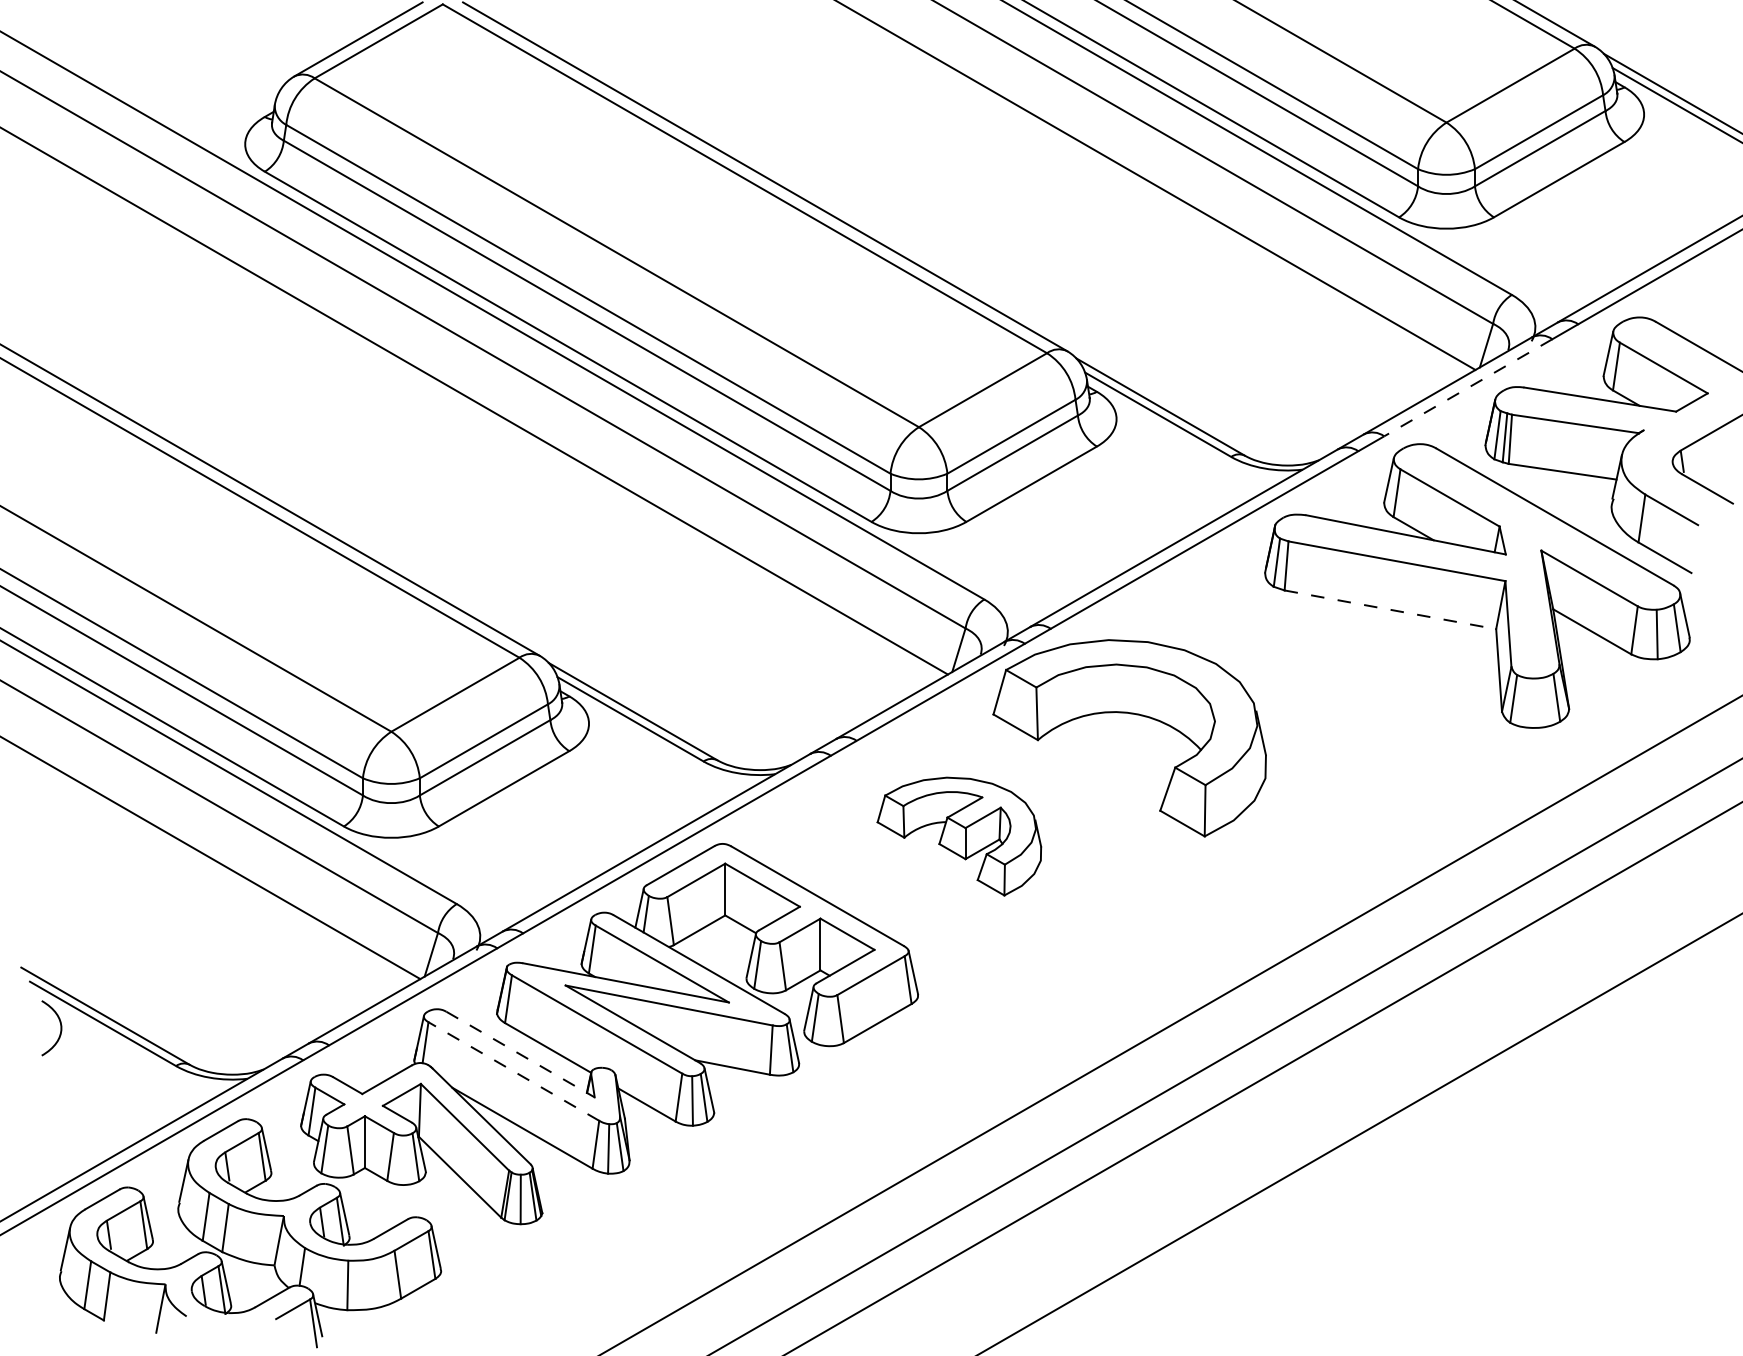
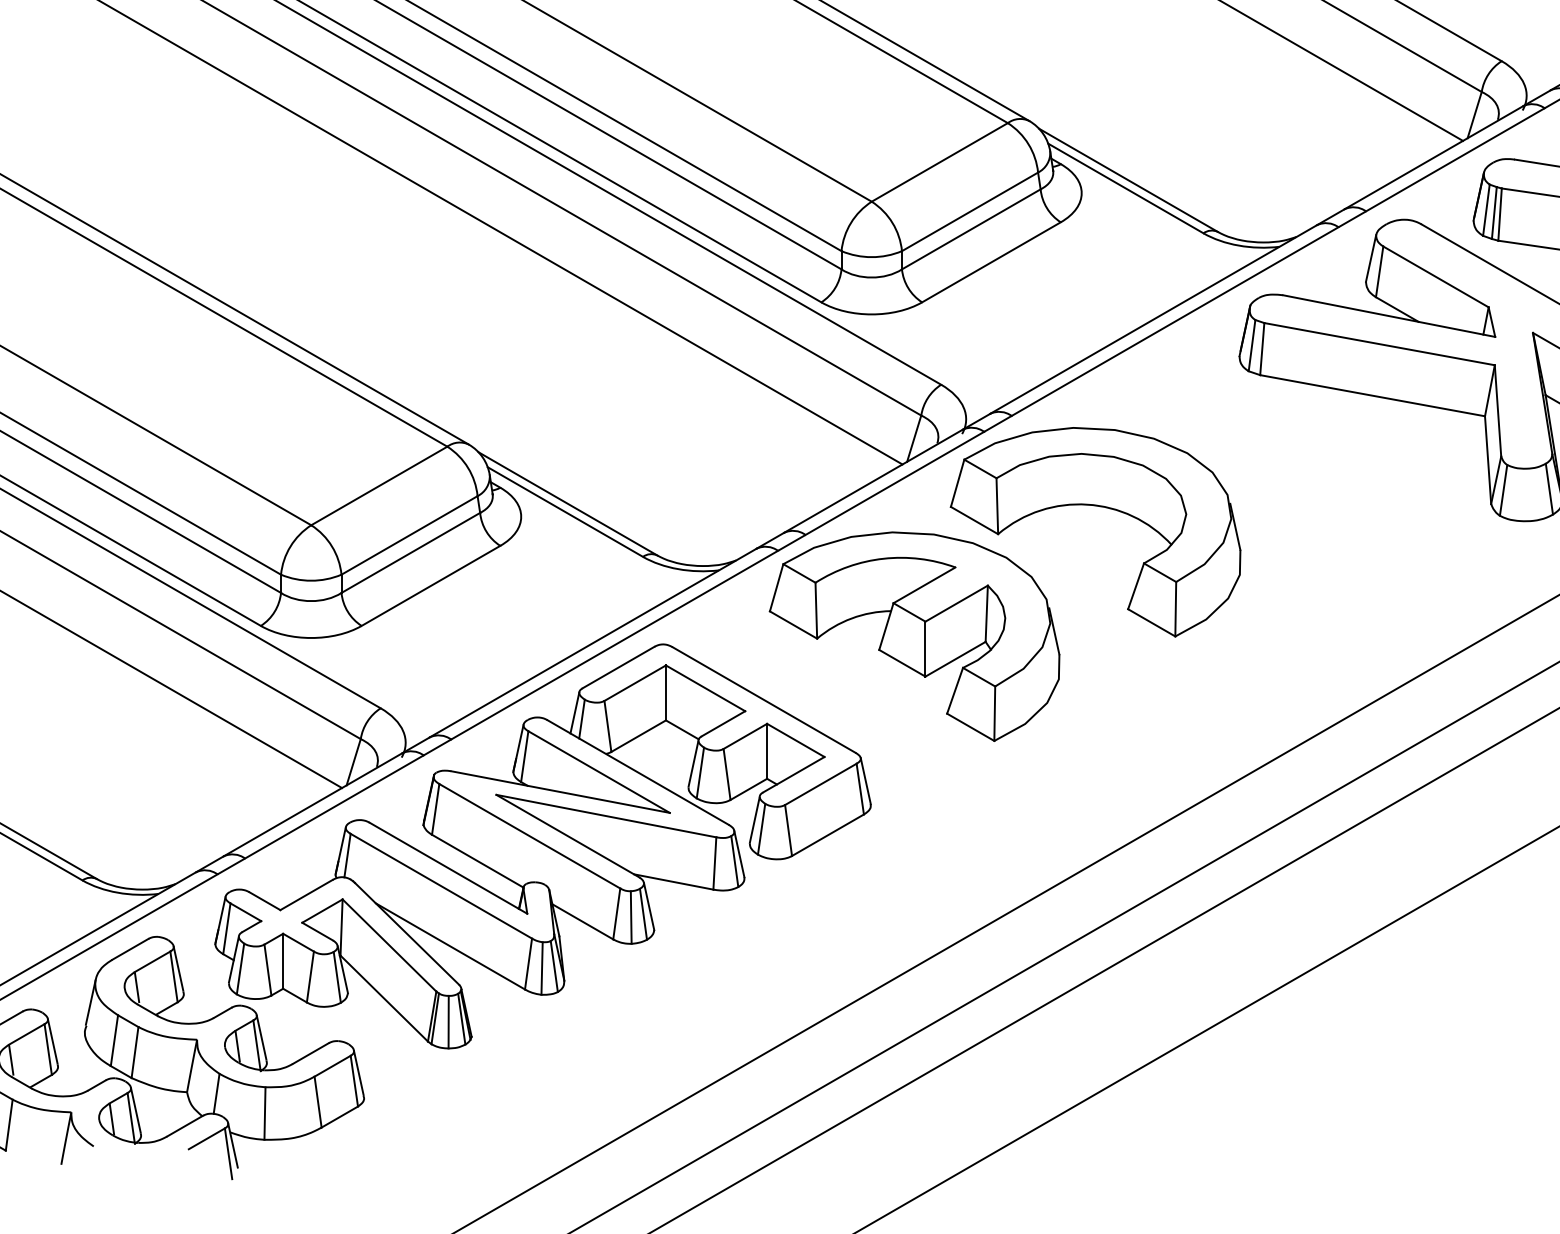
line: (1467, 388) -> (1454, 160), dashed -> solid
line: (1390, 609) -> (1372, 395), dashed -> solid
part: (959, 836) -> (914, 636), size x1.67
line: (520, 1054) -> (448, 868), dashed -> solid
line: (513, 1071) -> (440, 886), dashed -> solid

